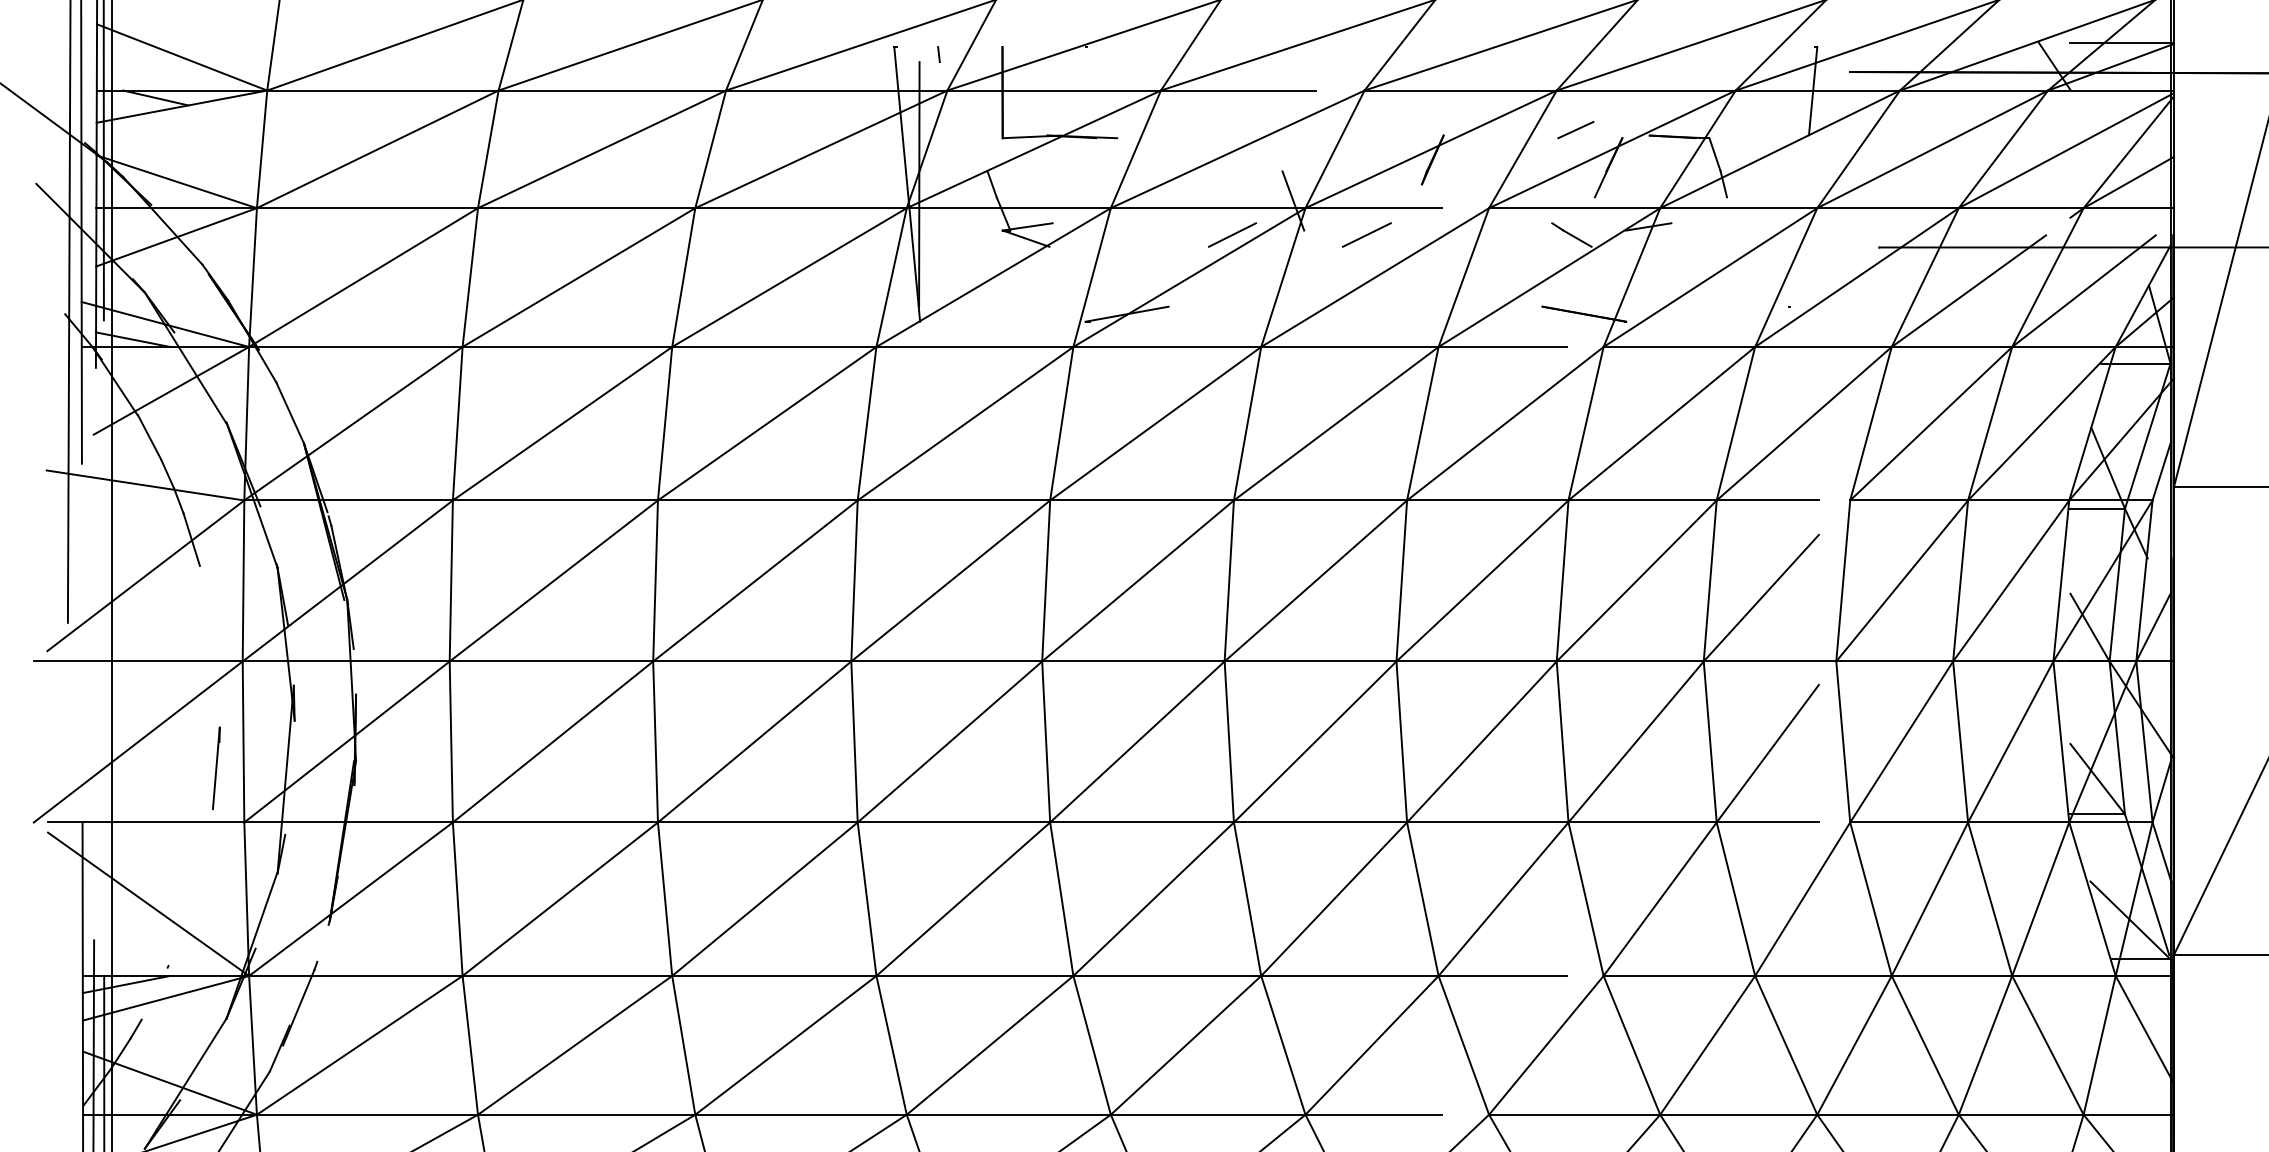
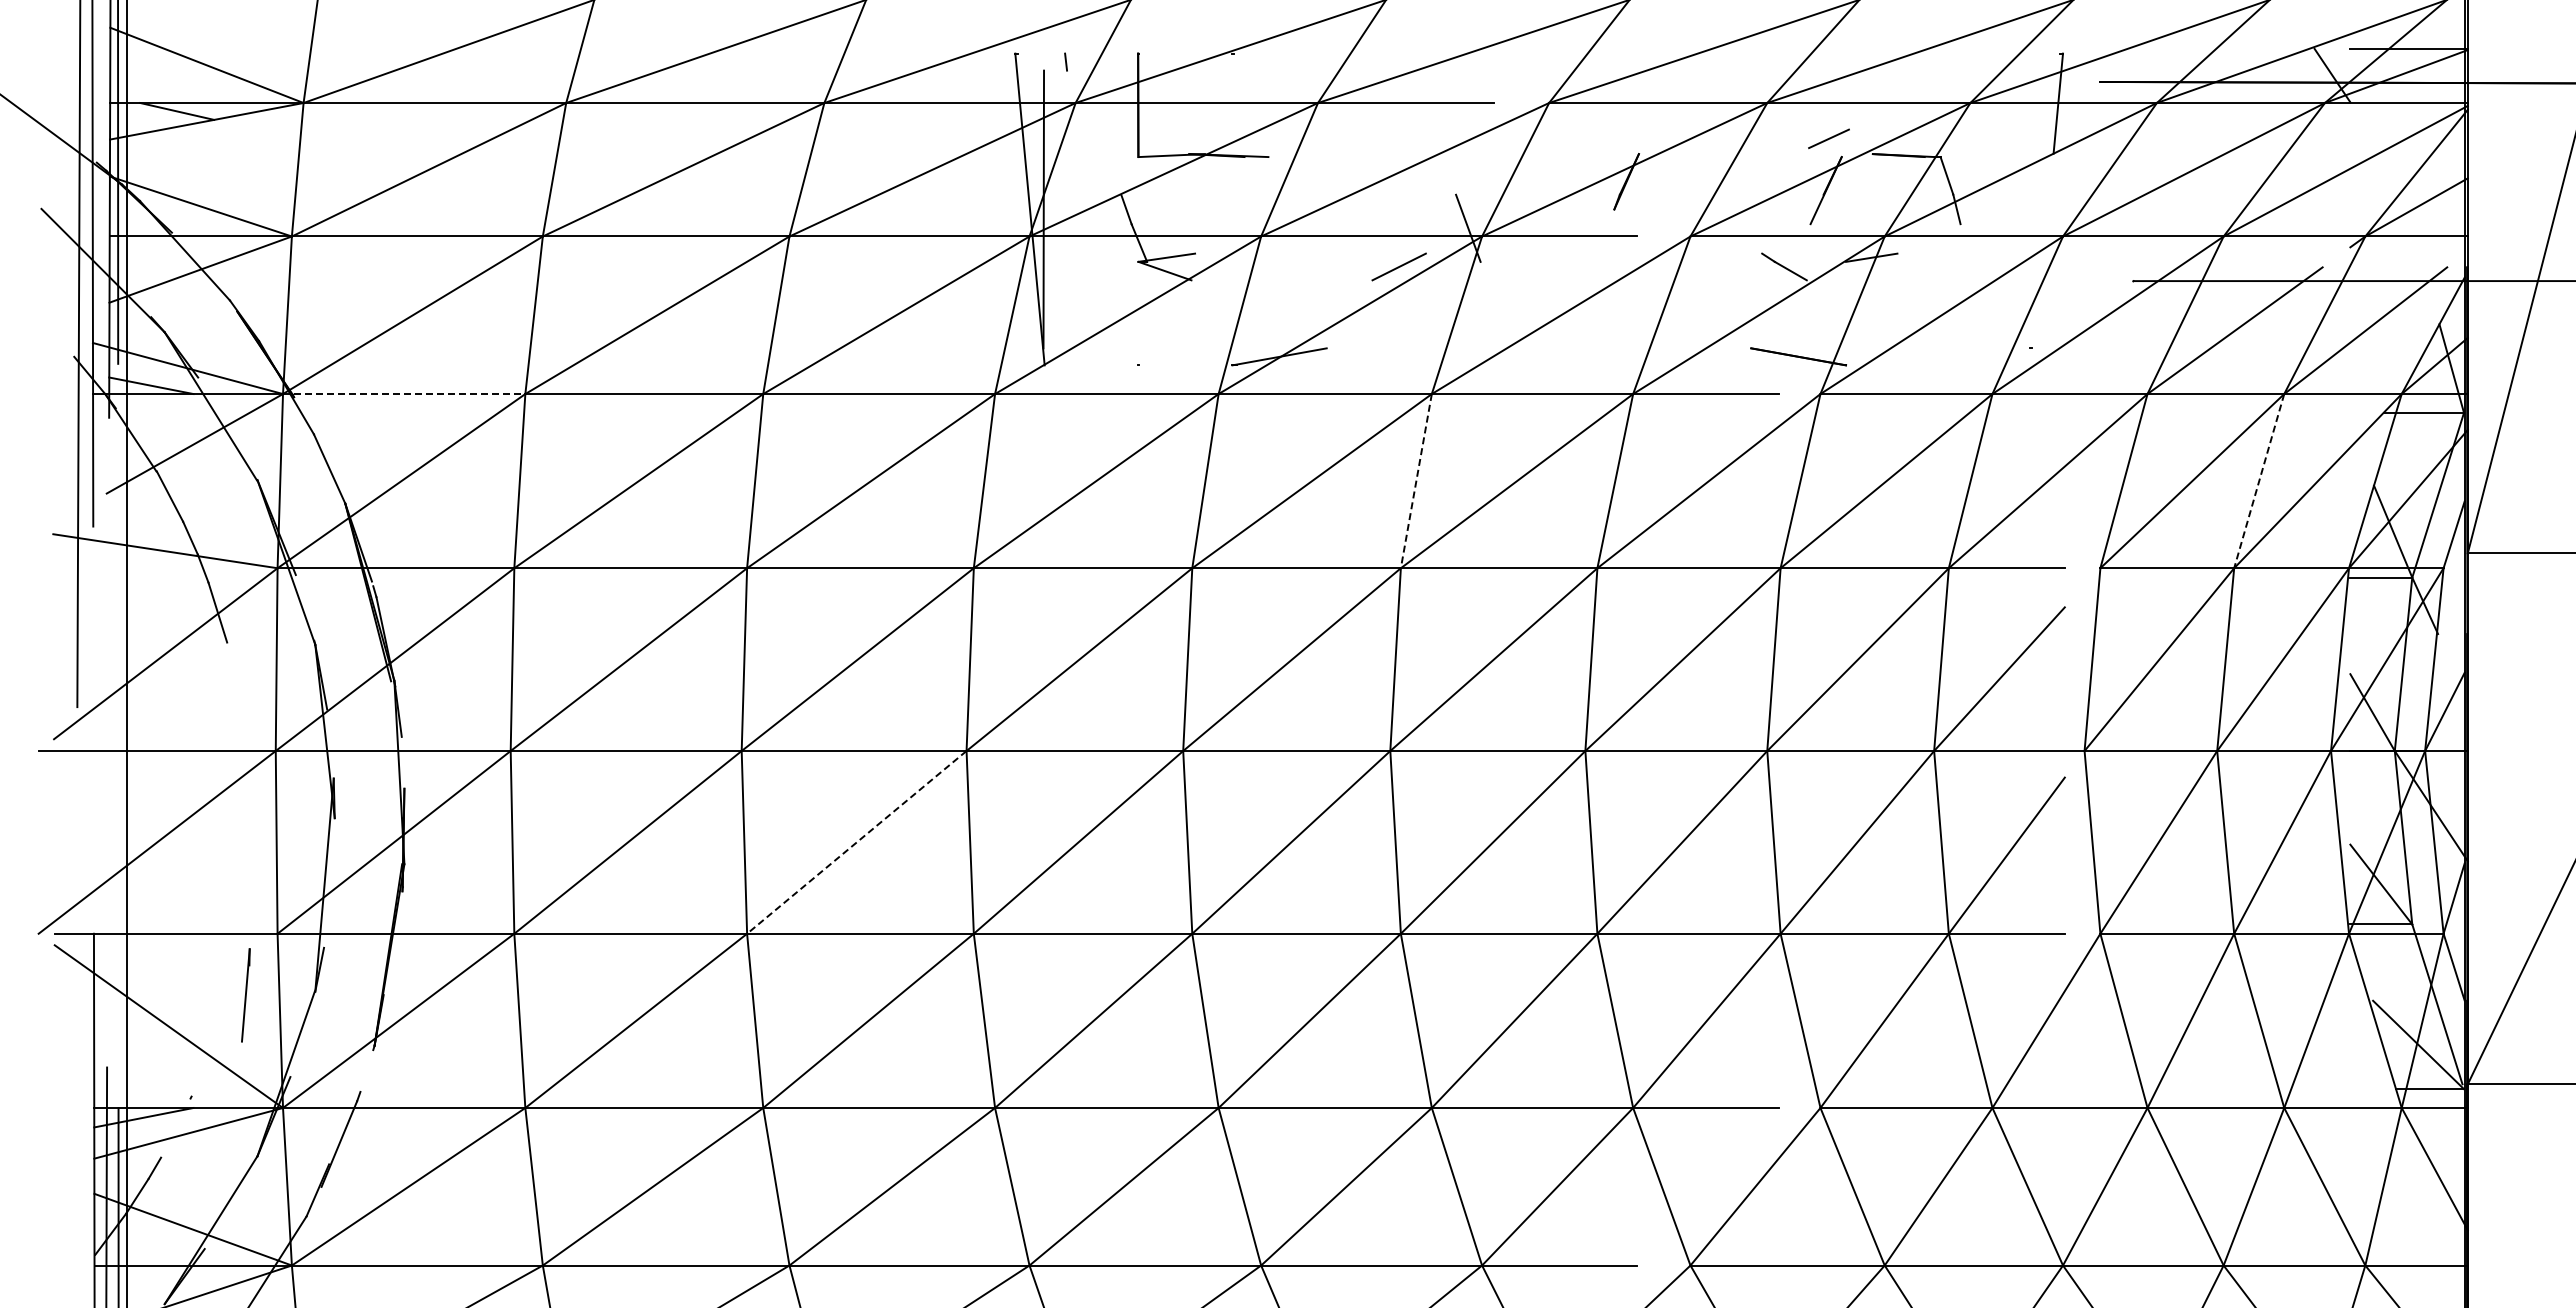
line: (1575, 129) -> (1828, 138), moved
line: (1366, 234) -> (1551, 266), removed
line: (356, 347) -> (404, 394), solid -> dashed
line: (1247, 424) -> (1416, 481), solid -> dashed
line: (1990, 424) -> (2259, 481), solid -> dashed
line: (754, 742) -> (856, 842), solid -> dashed
line: (216, 768) -> (245, 995), moved

